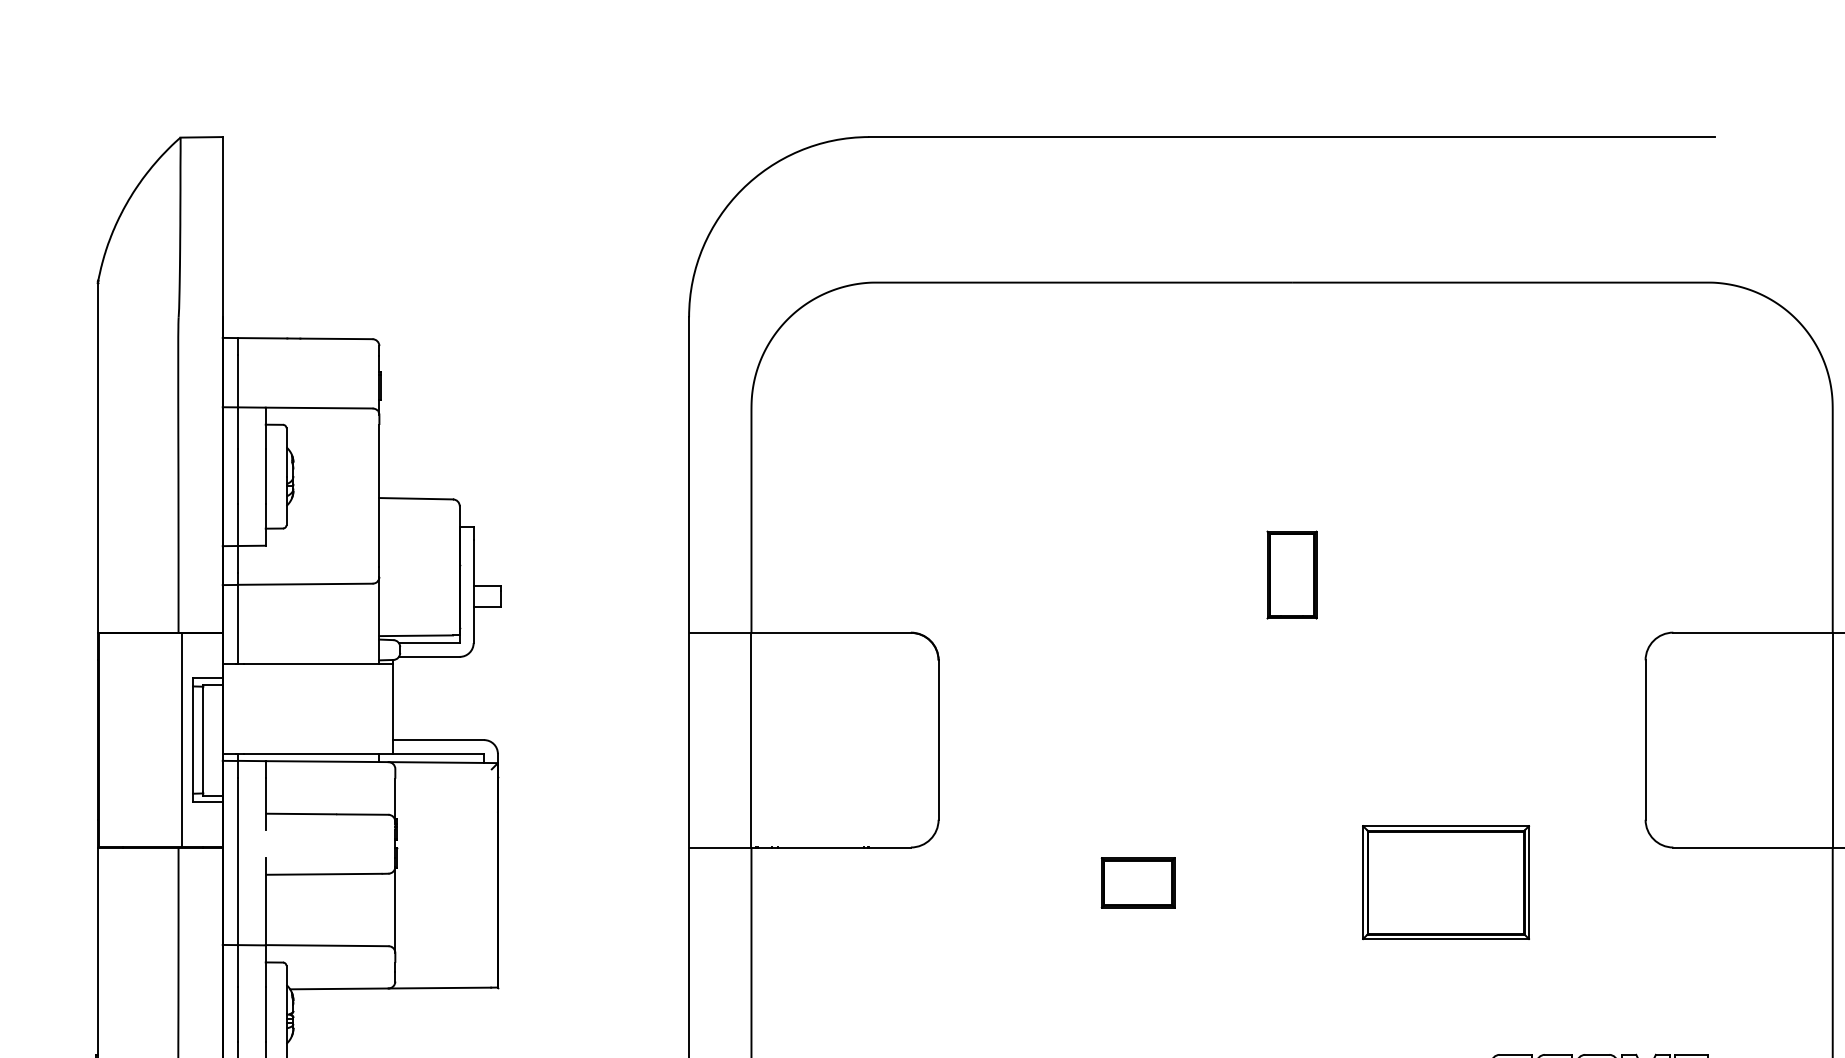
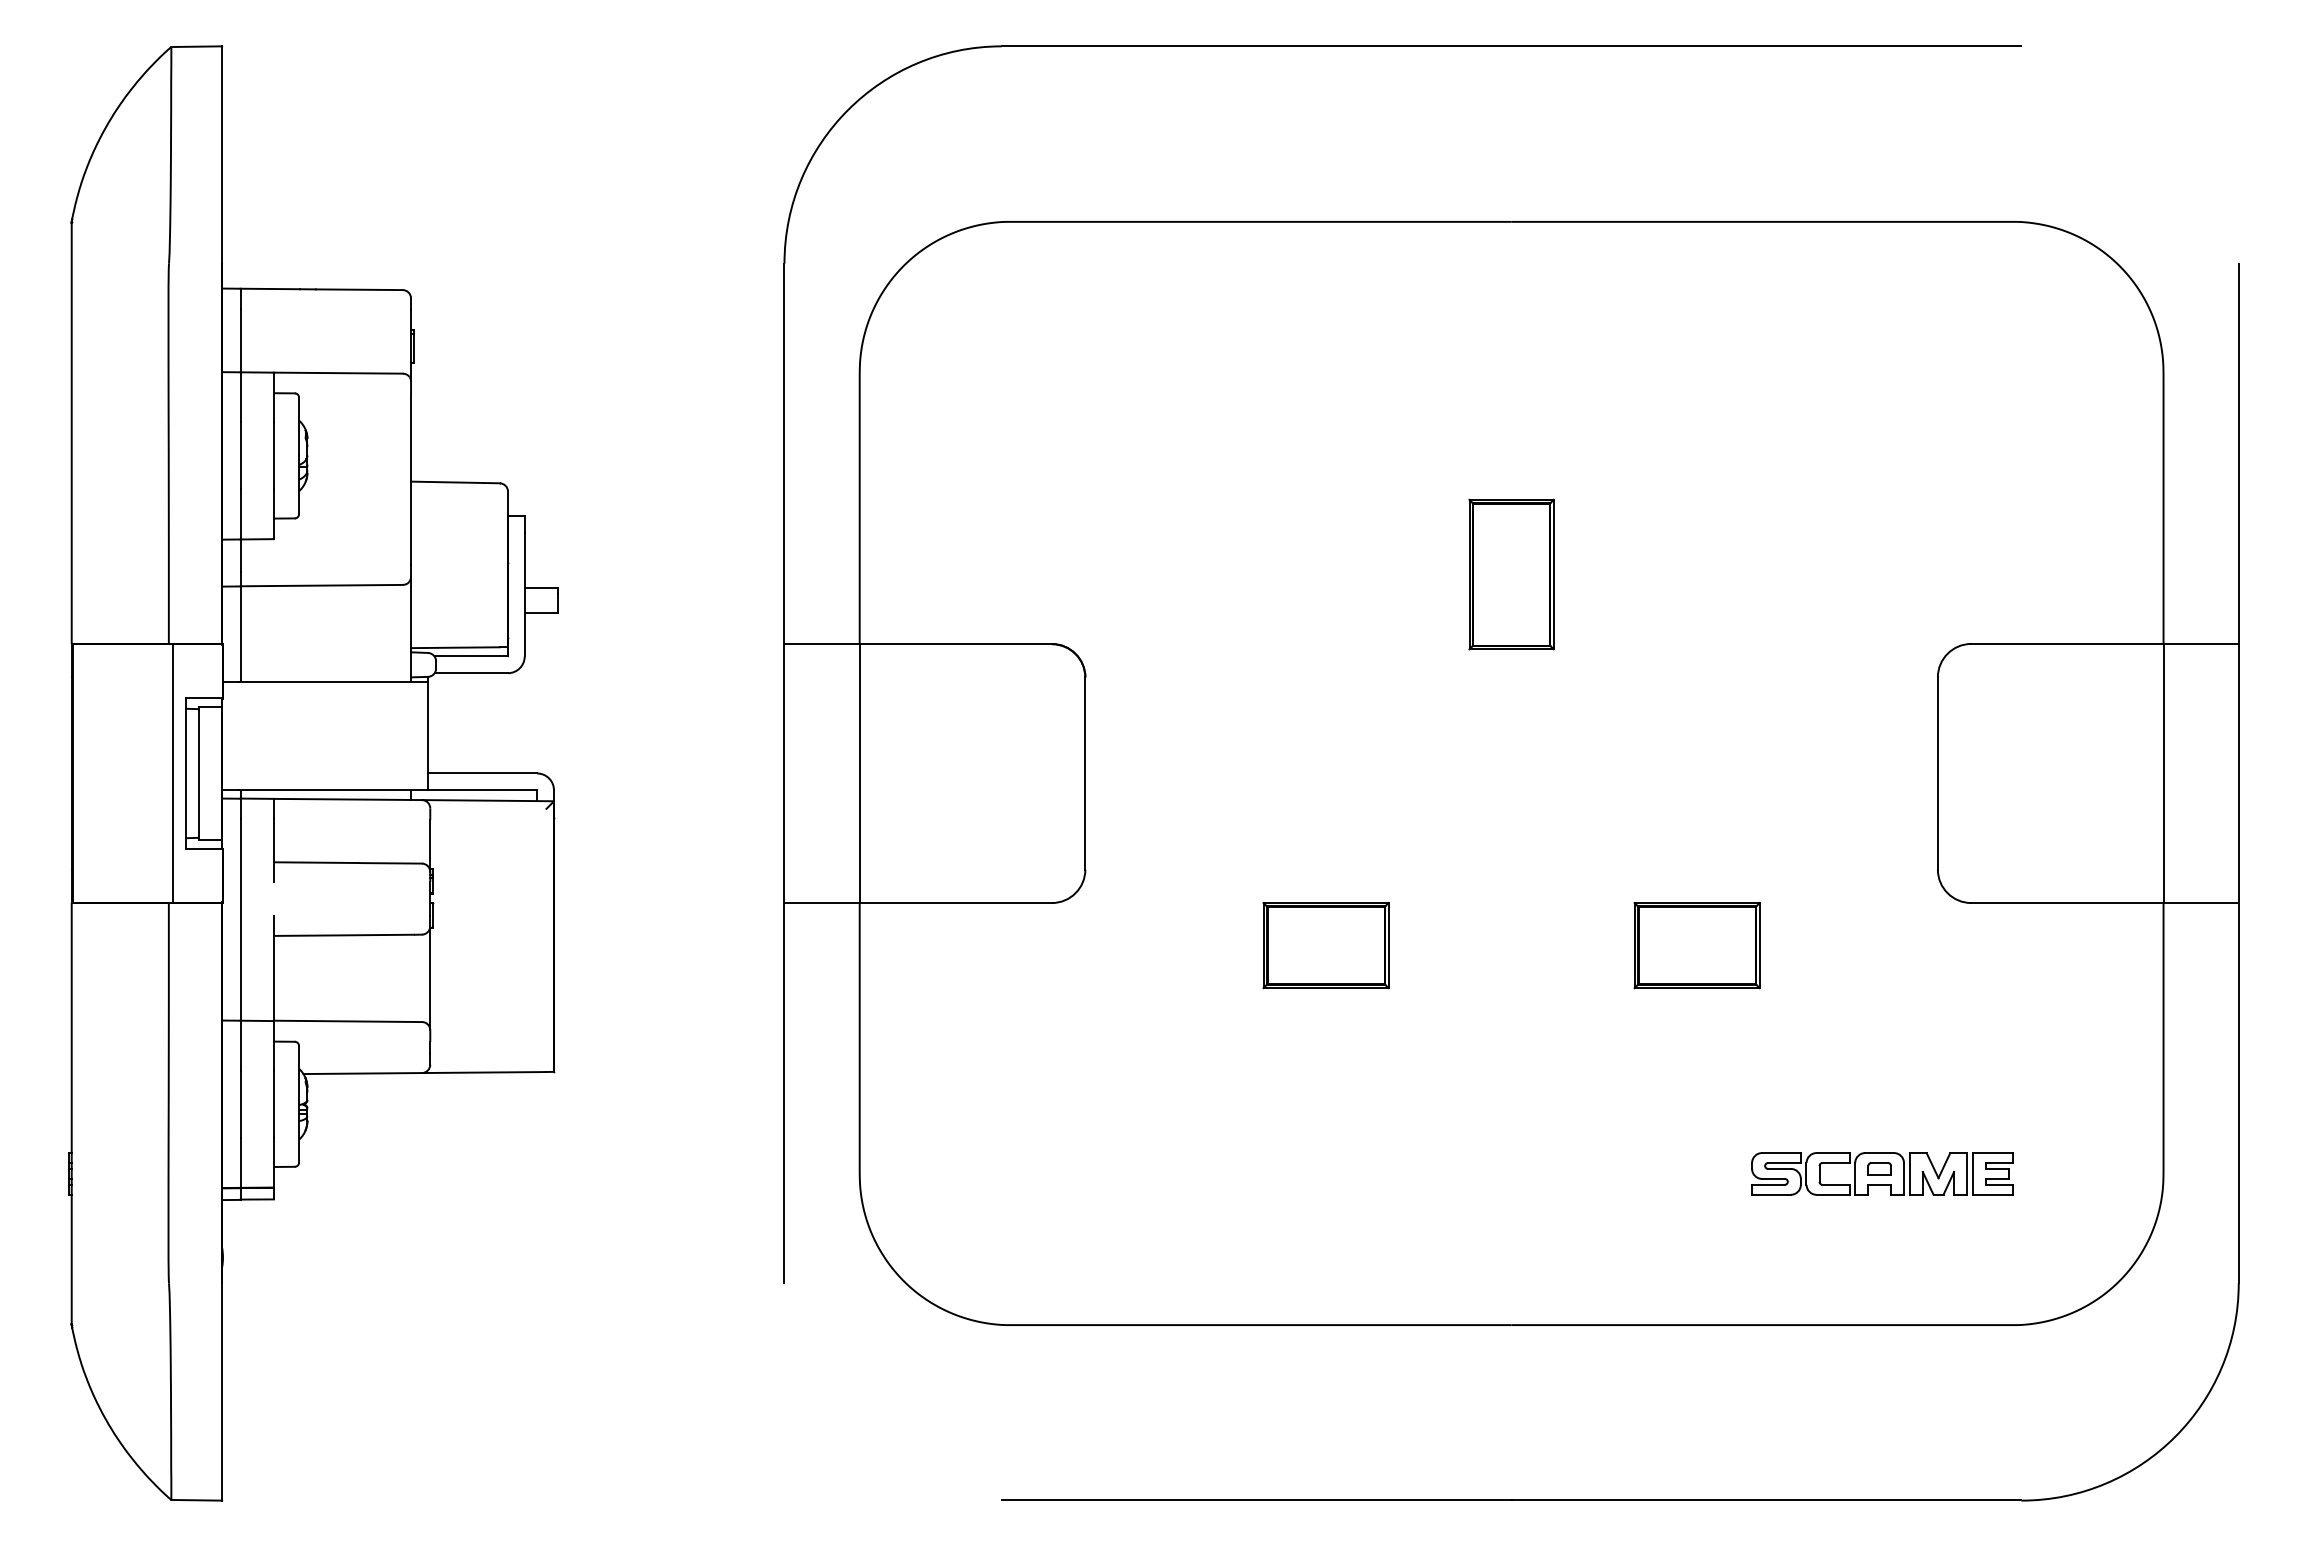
part: (1292, 575) -> (1511, 574), size x1.43
part: (1137, 882) -> (1325, 945), size x1.43
part: (1445, 882) -> (1696, 945), size x0.62

